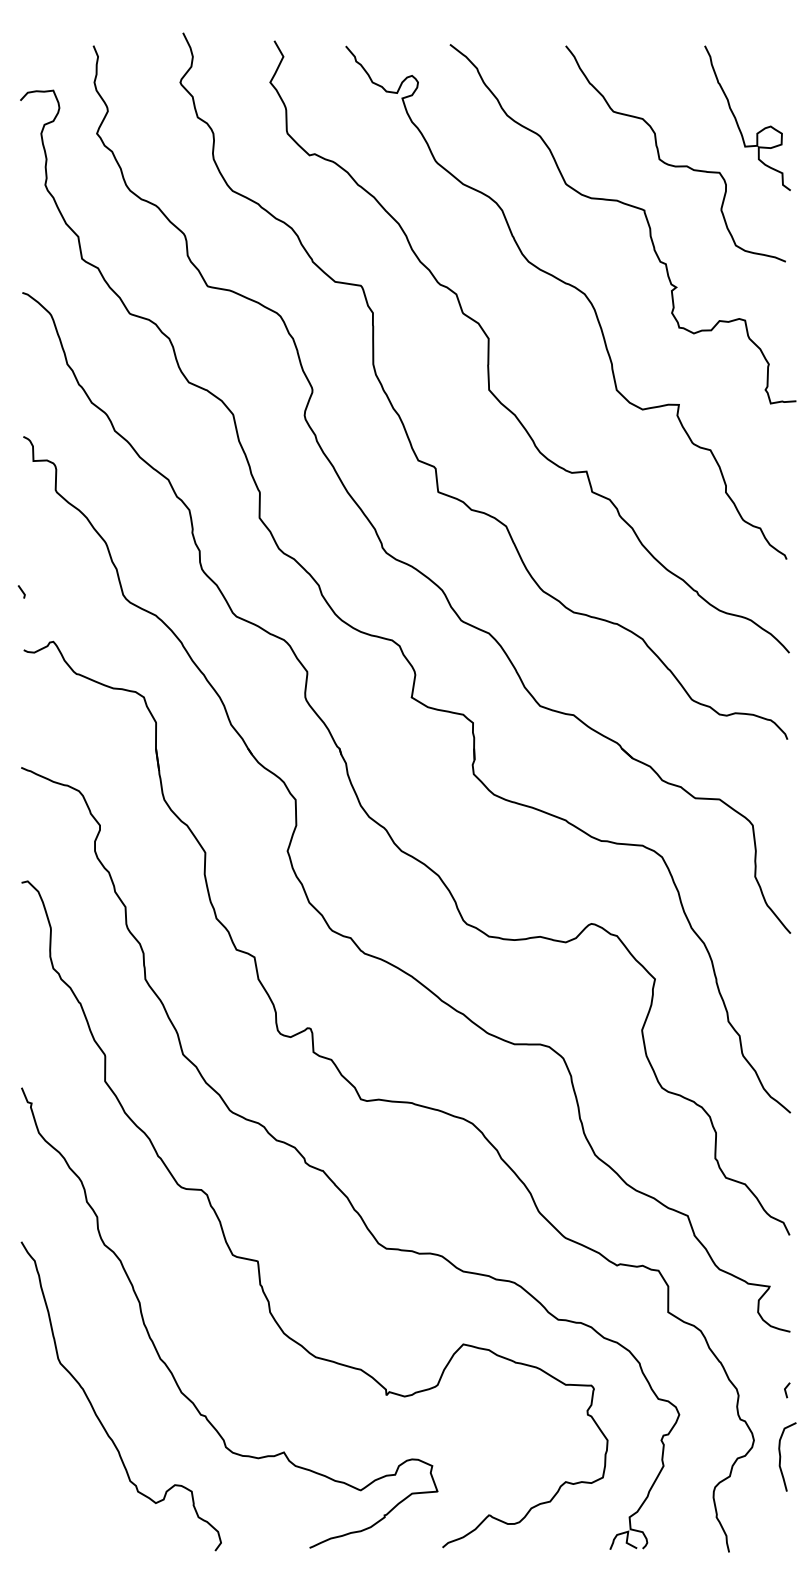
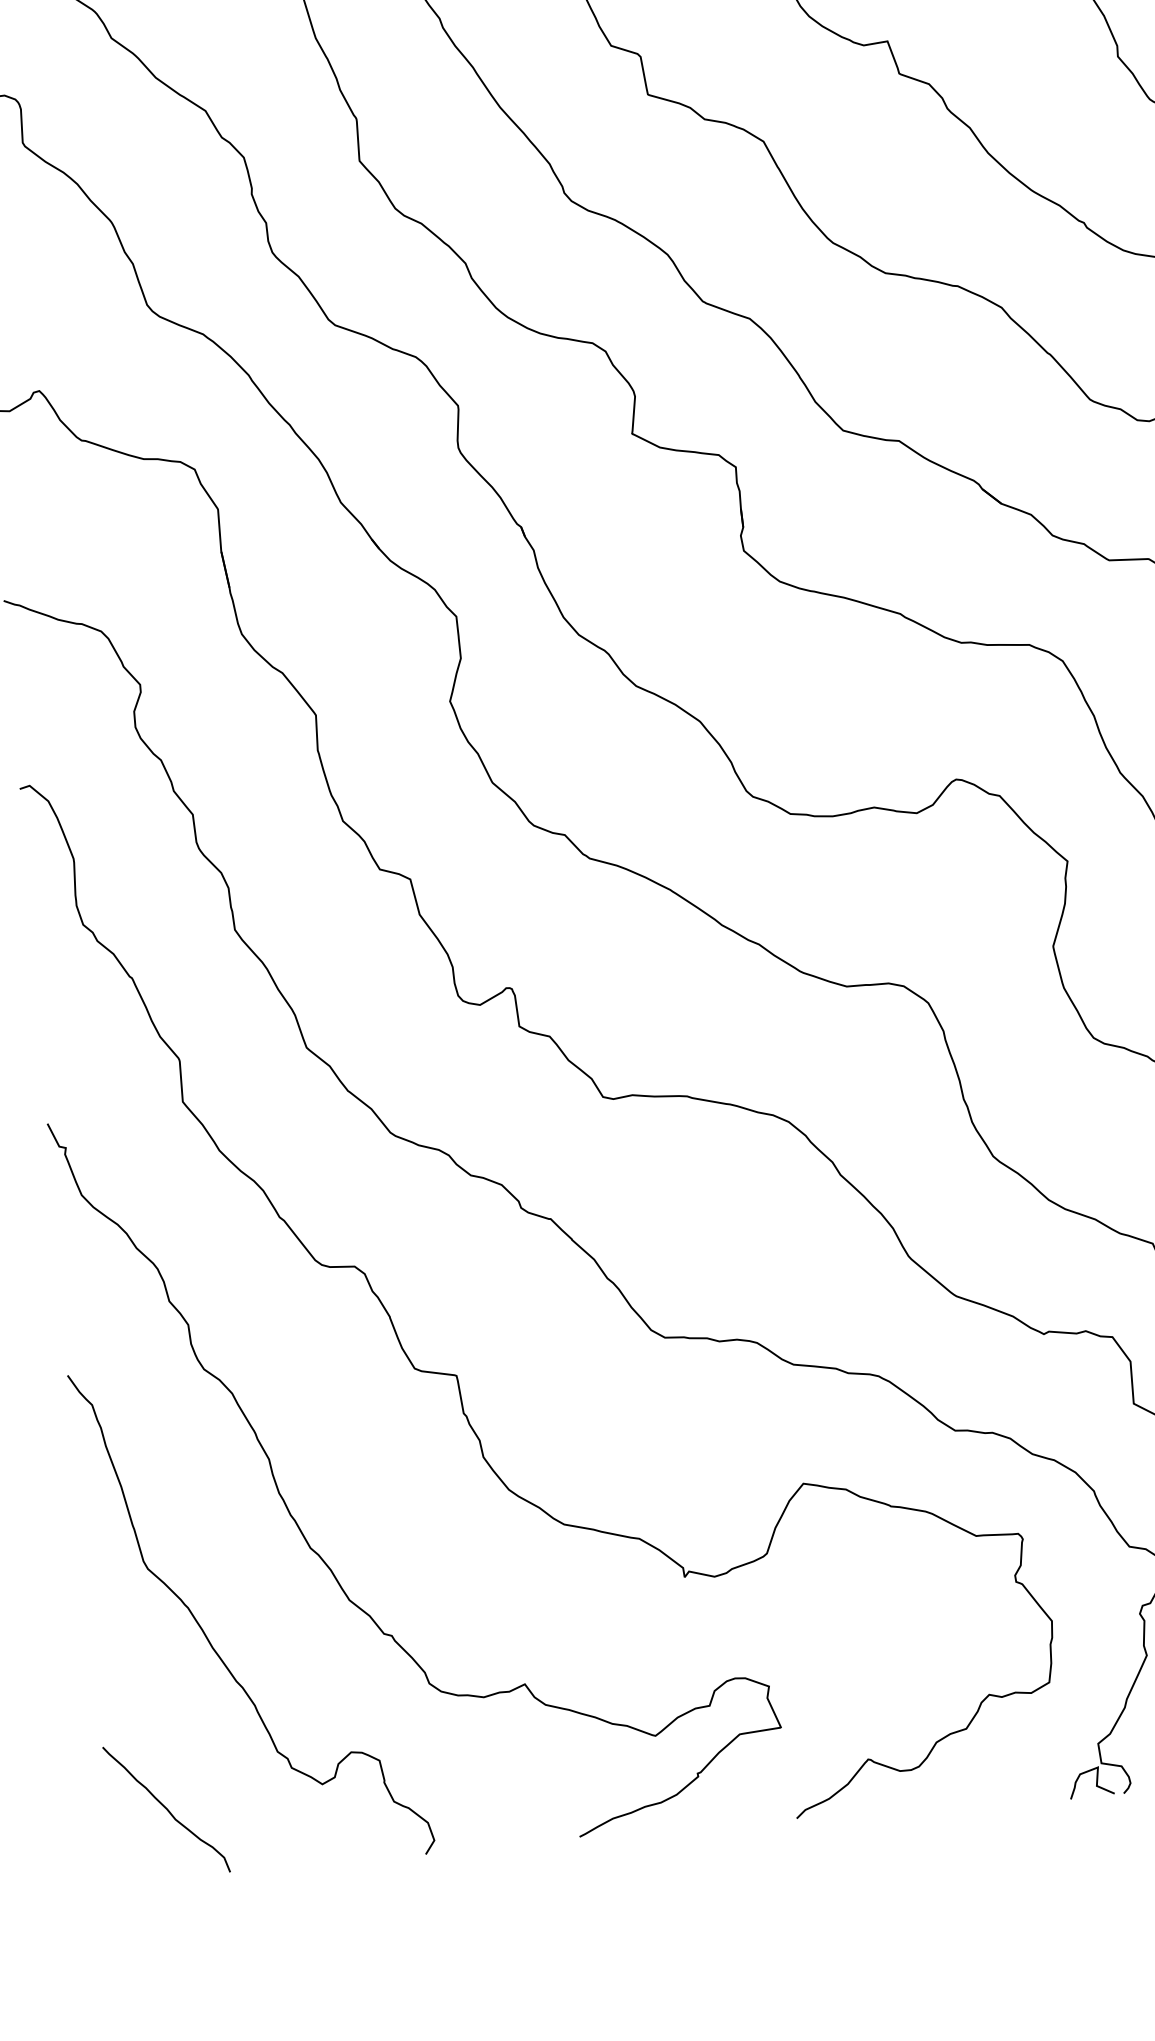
curve: (59, 1510) -> (165, 1809), added

